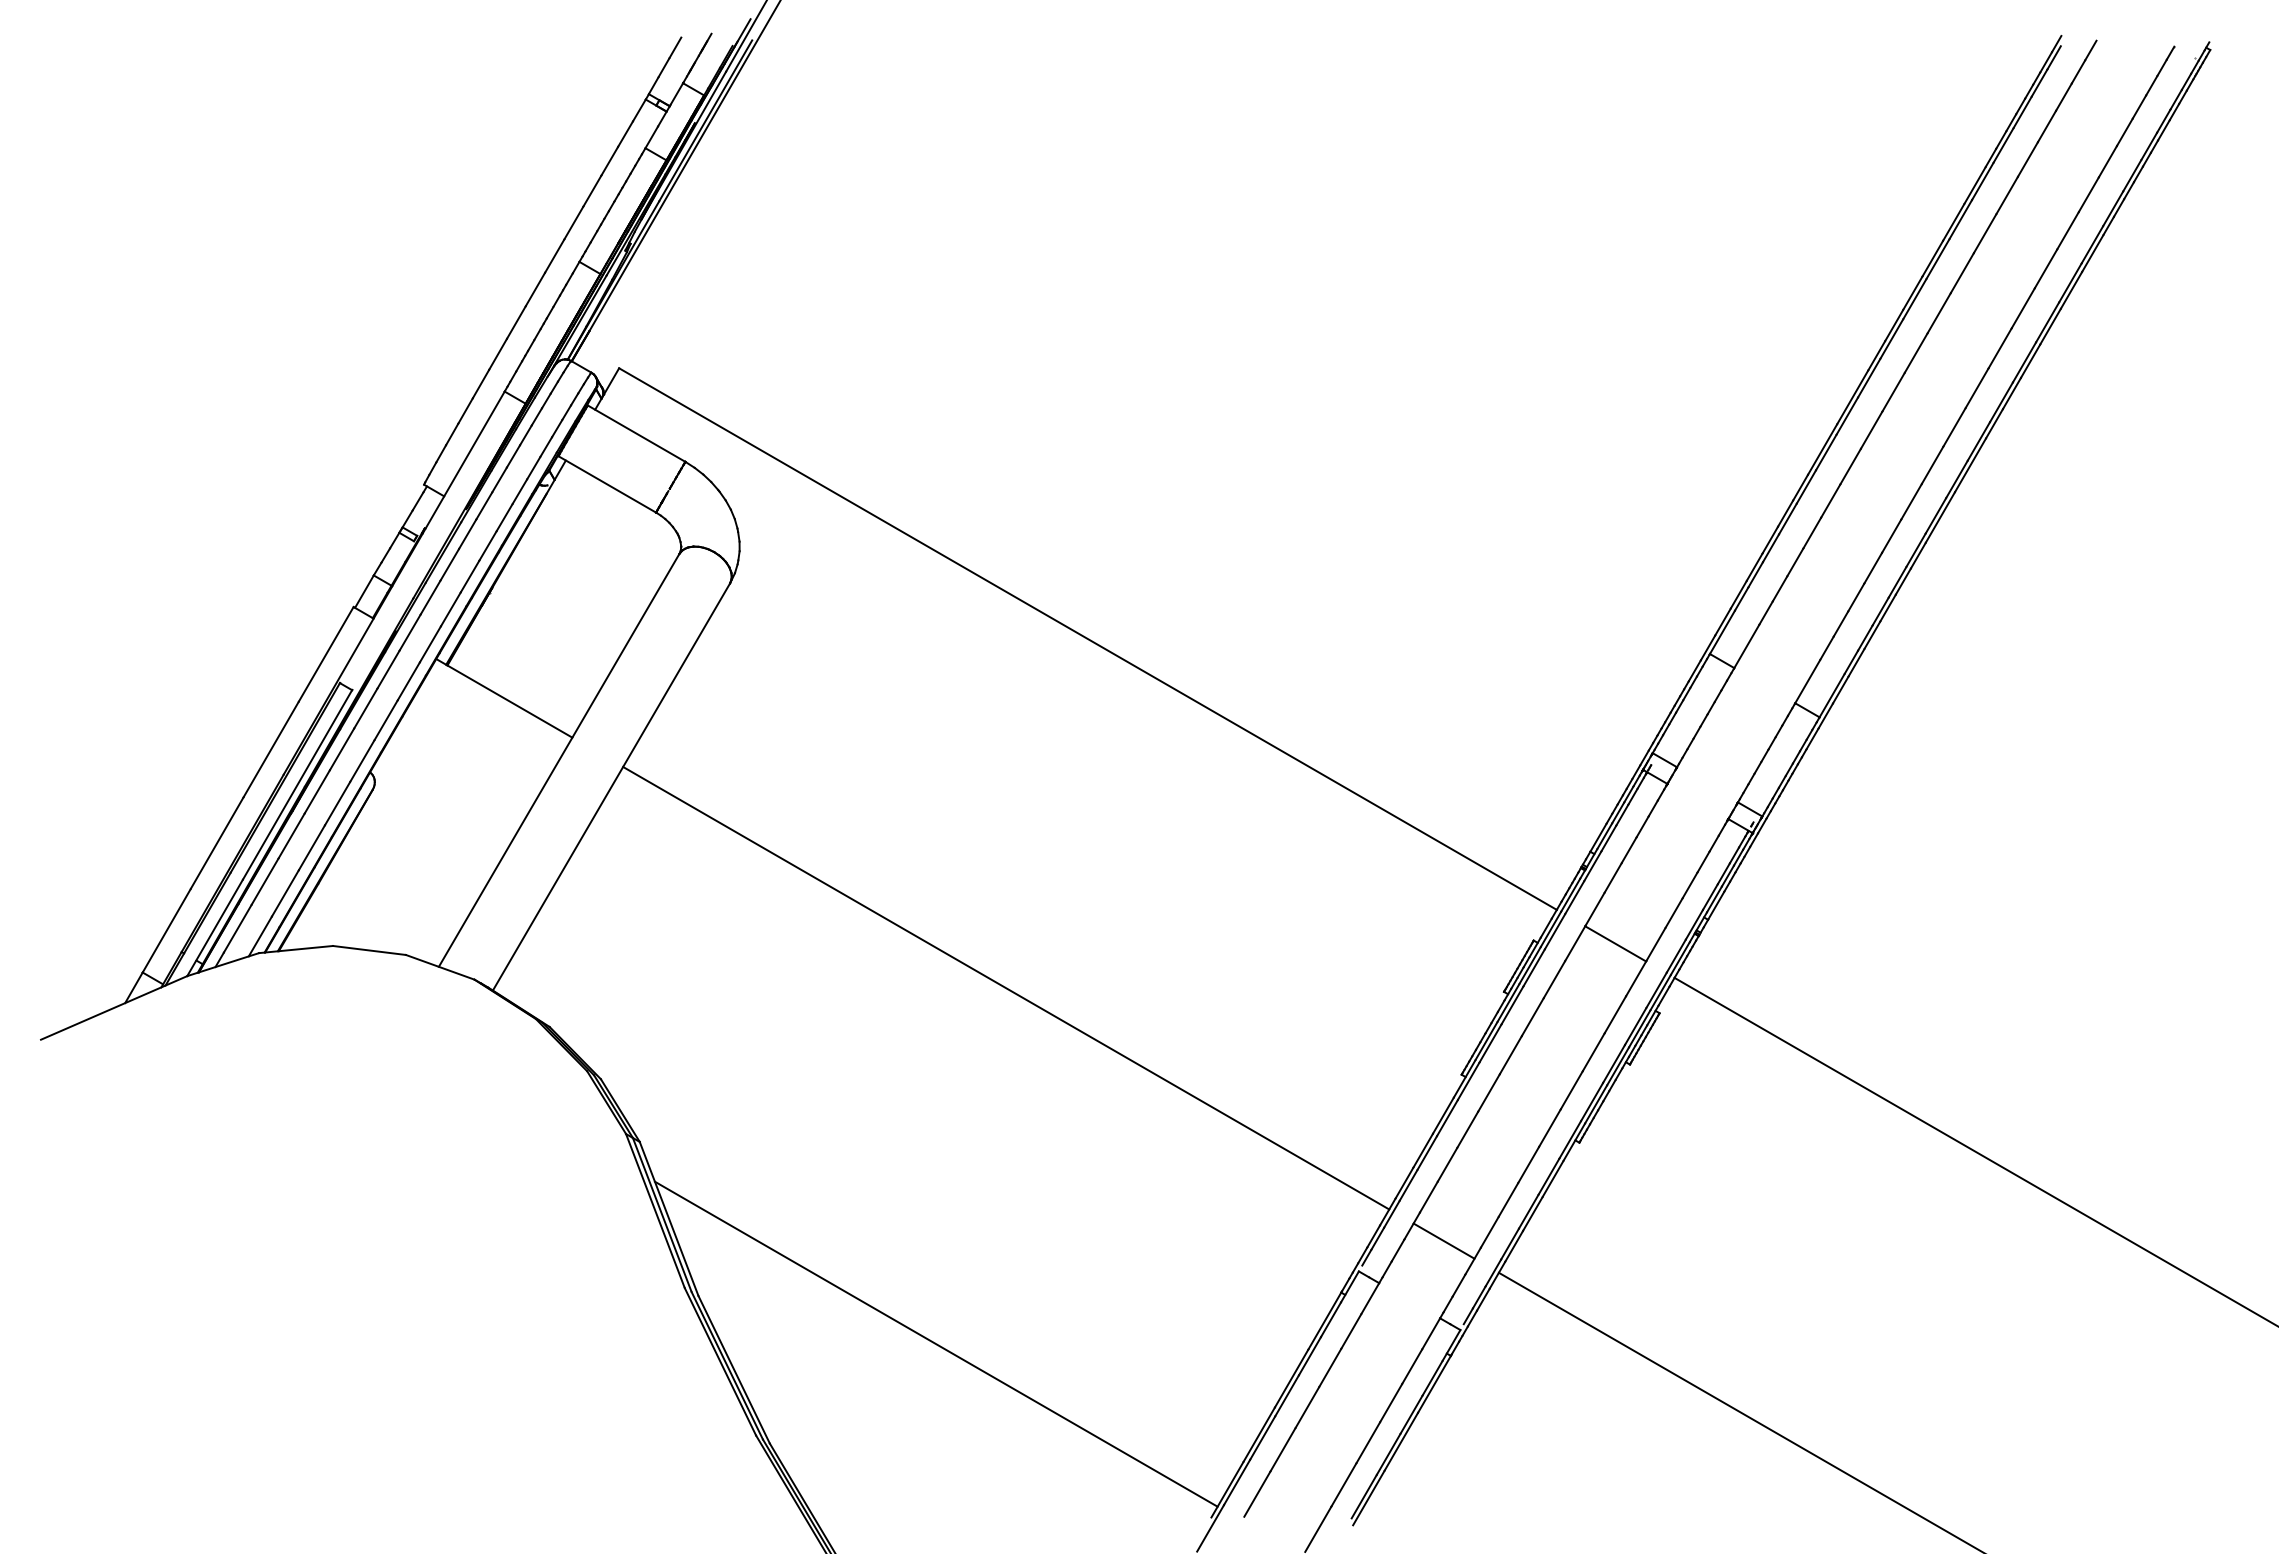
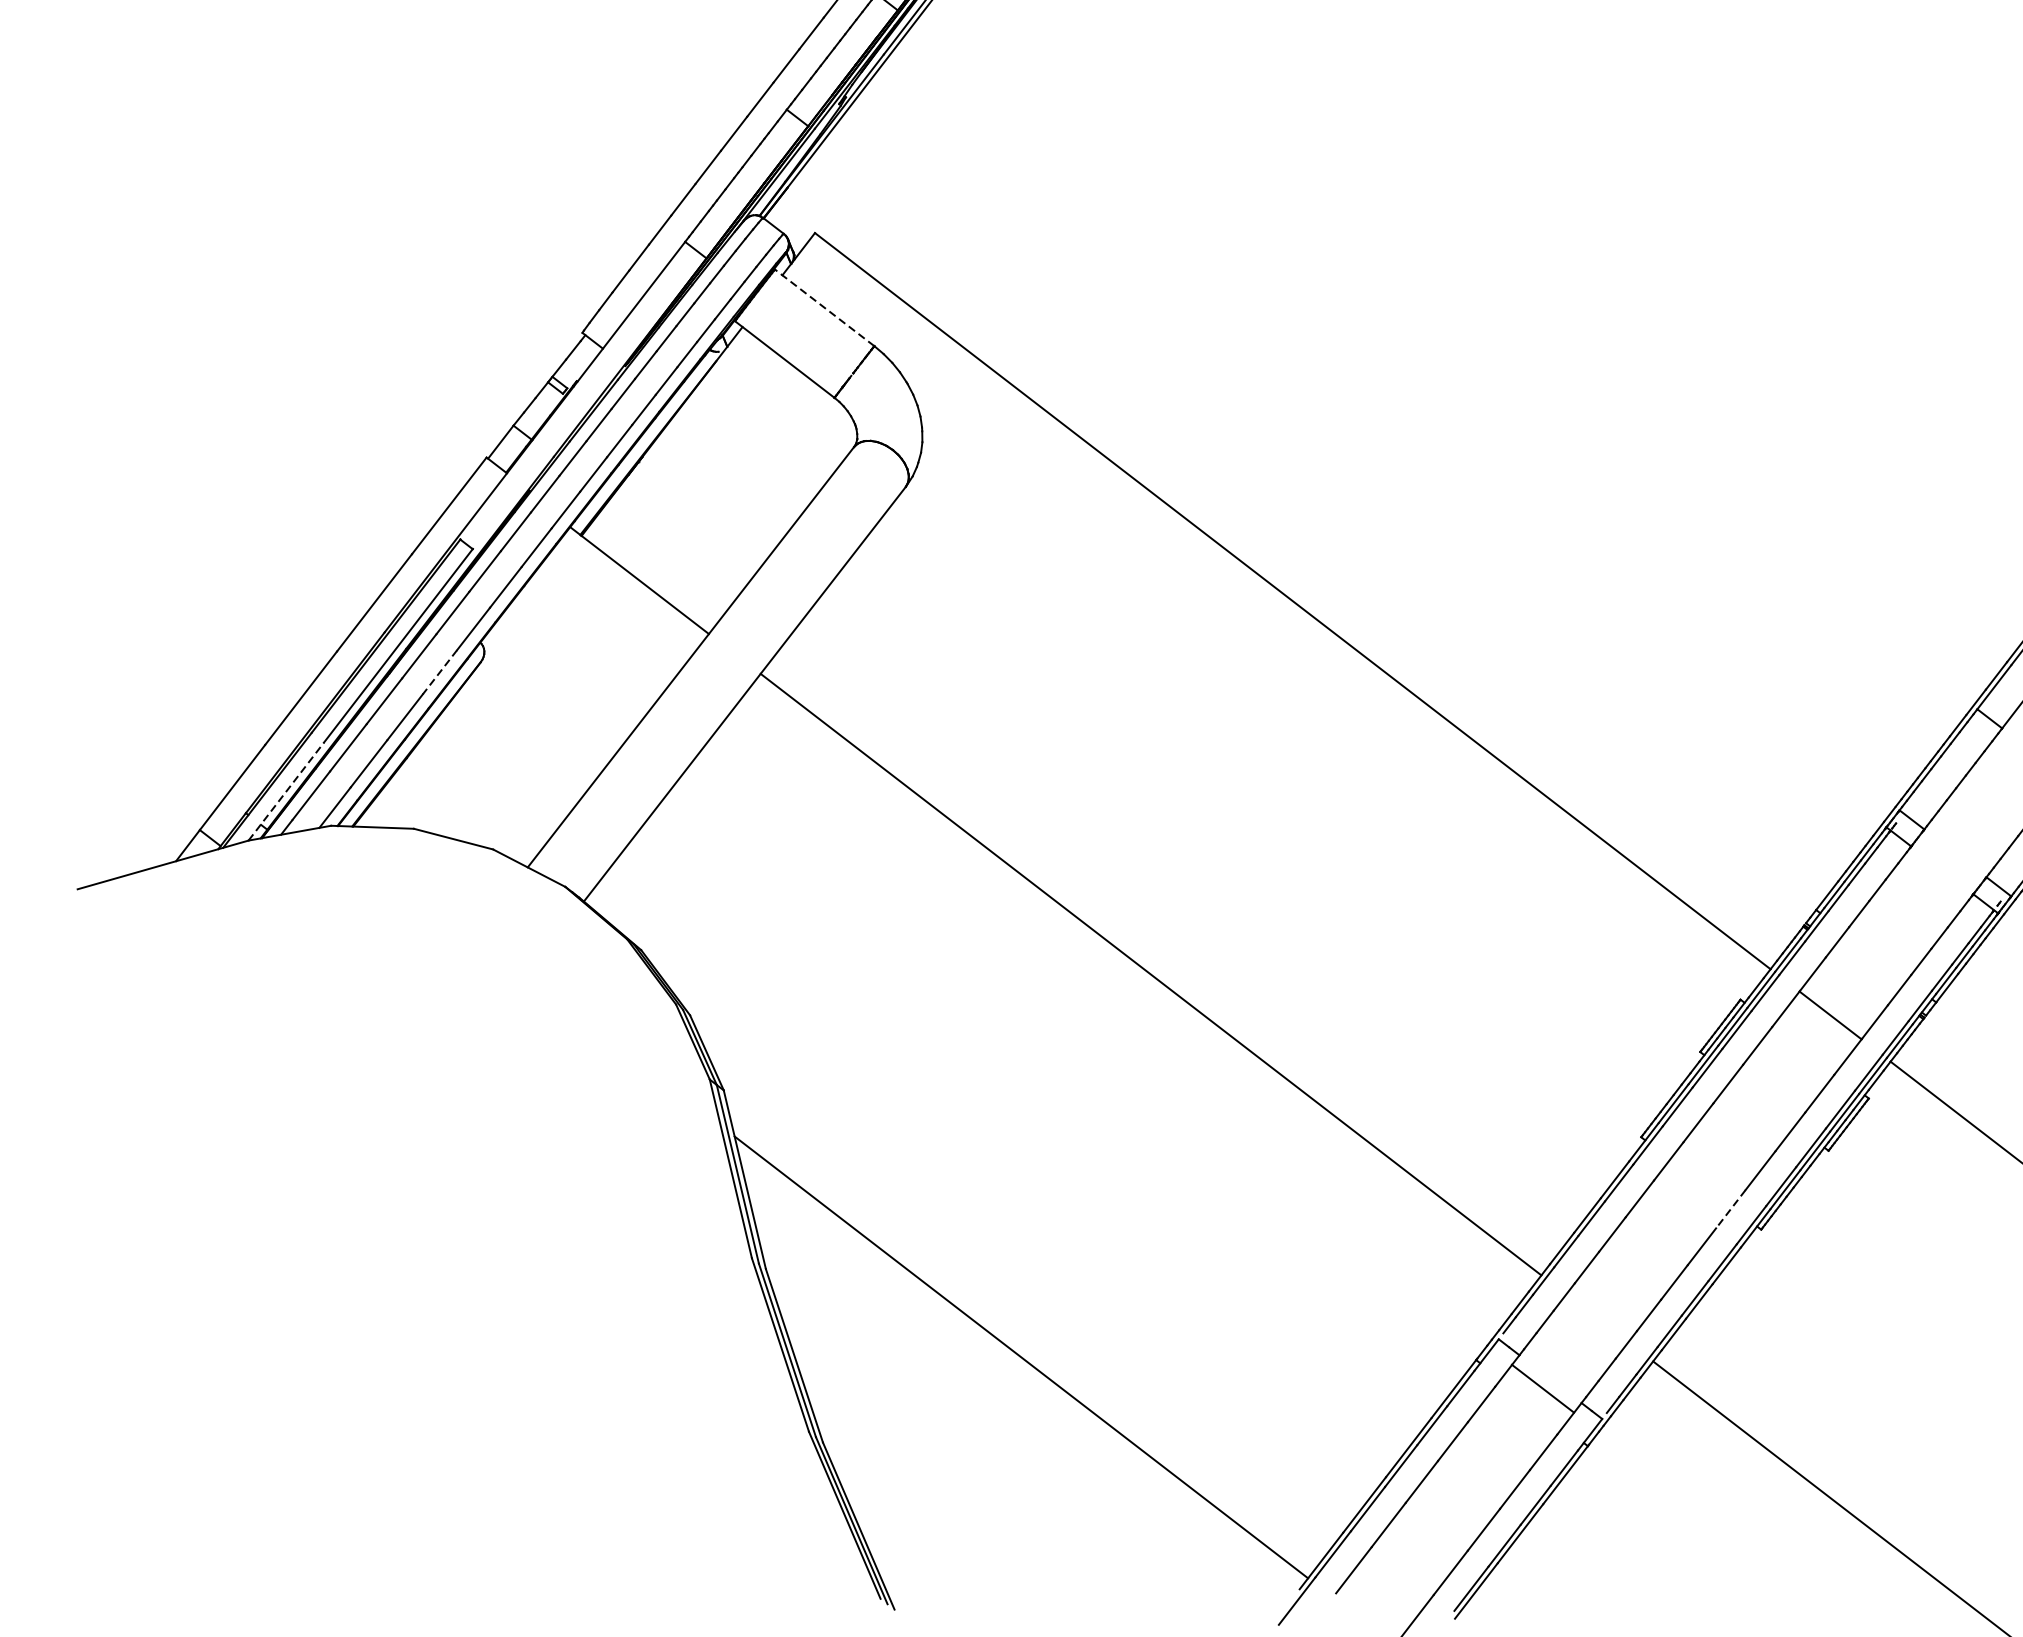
line: (636, 433) -> (824, 307), solid -> dashed
line: (337, 804) -> (439, 673), solid -> dashed
line: (215, 927) -> (286, 791), solid -> dashed
line: (1549, 1128) -> (1730, 1209), solid -> dashed
line: (1443, 1240) -> (1542, 1387), moved

